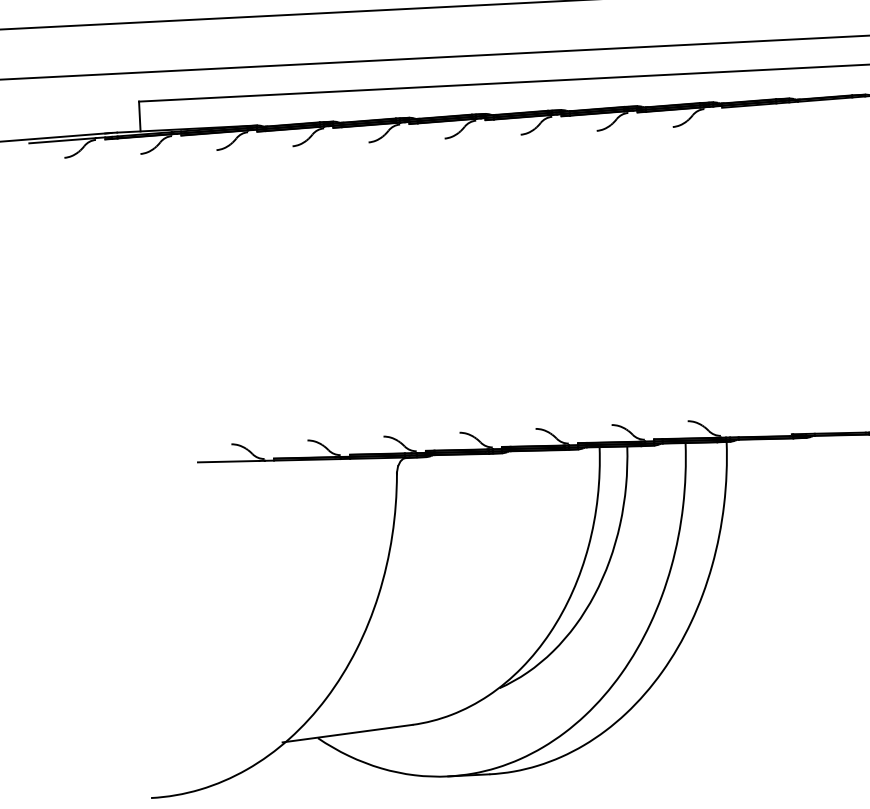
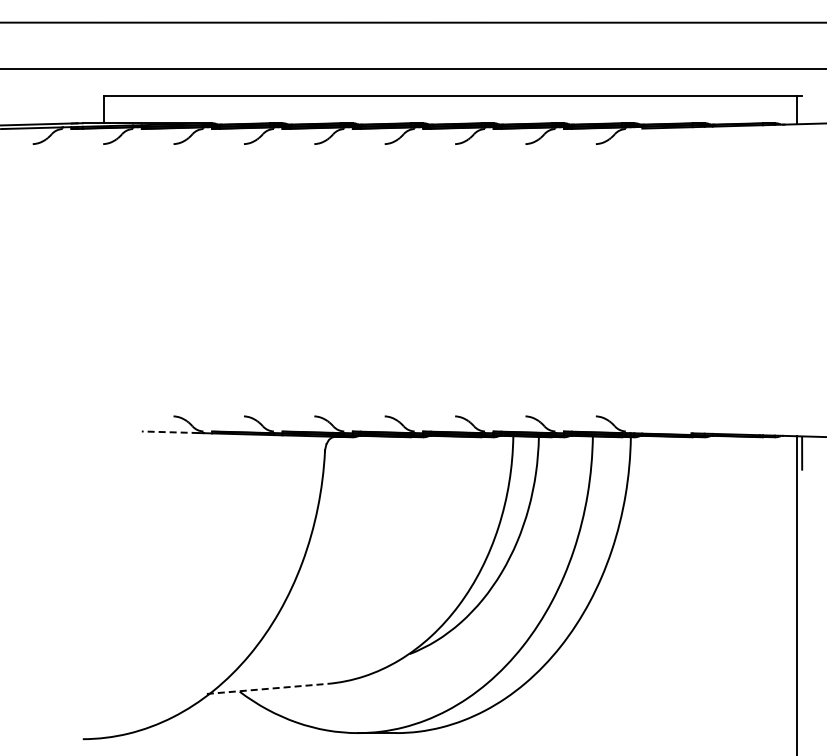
line: (227, 461) -> (169, 432), solid -> dashed
line: (347, 733) -> (267, 688), solid -> dashed

